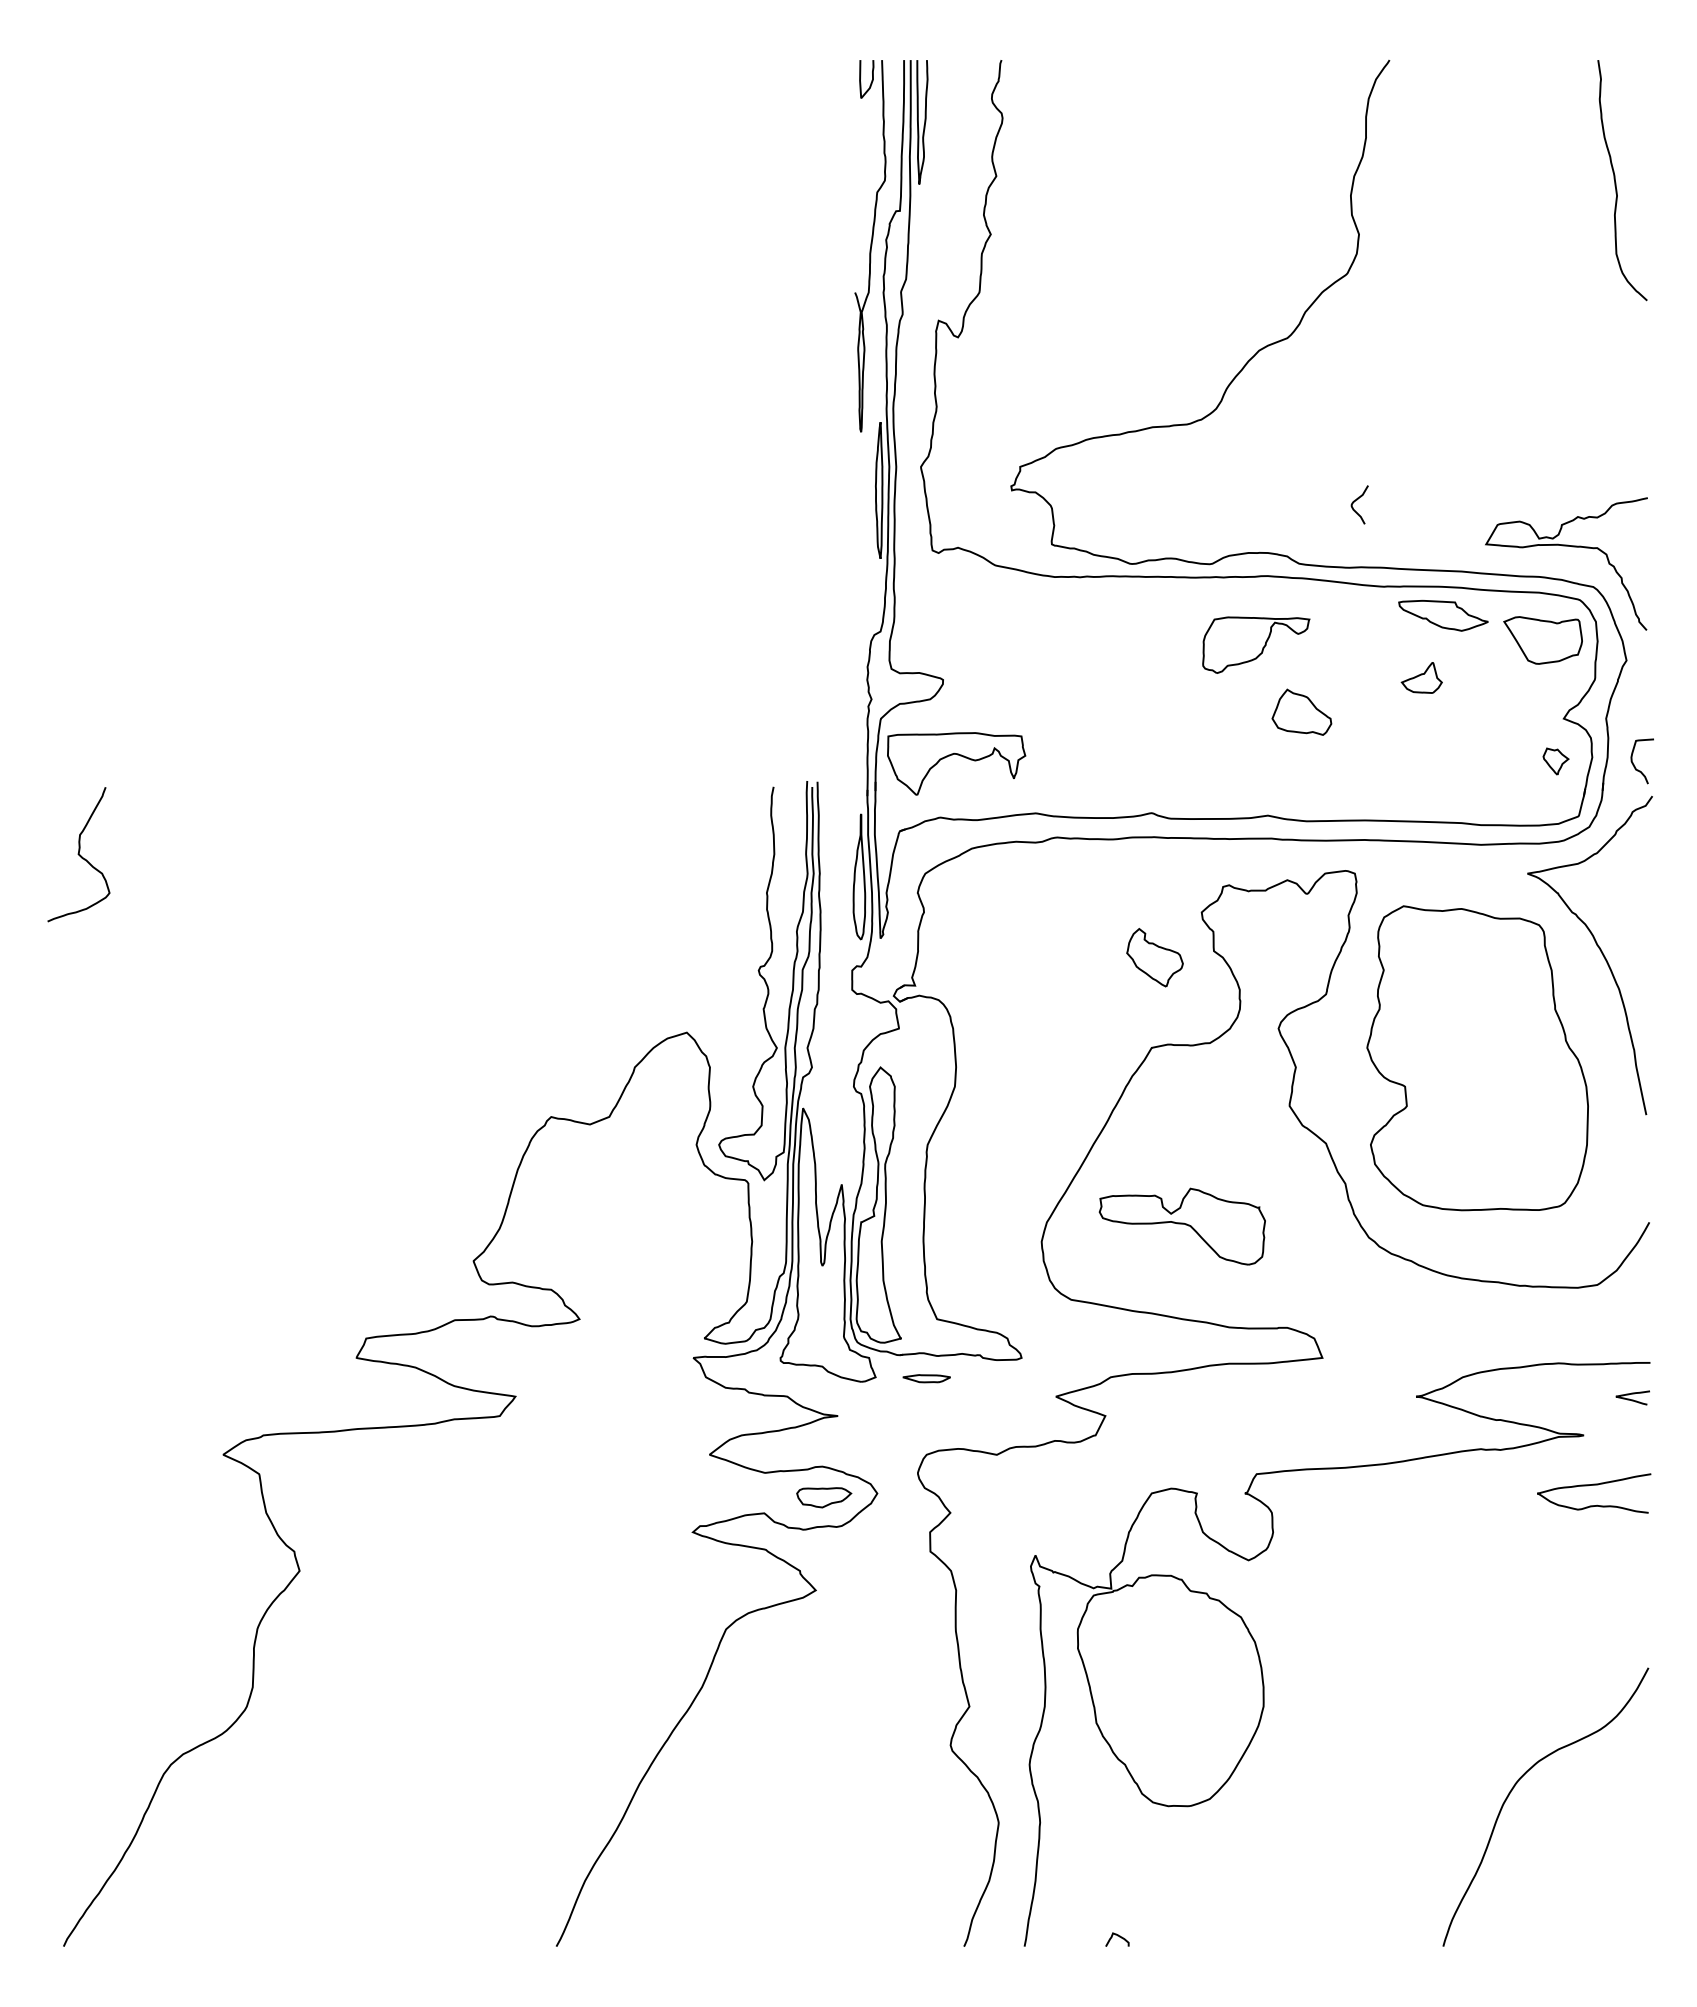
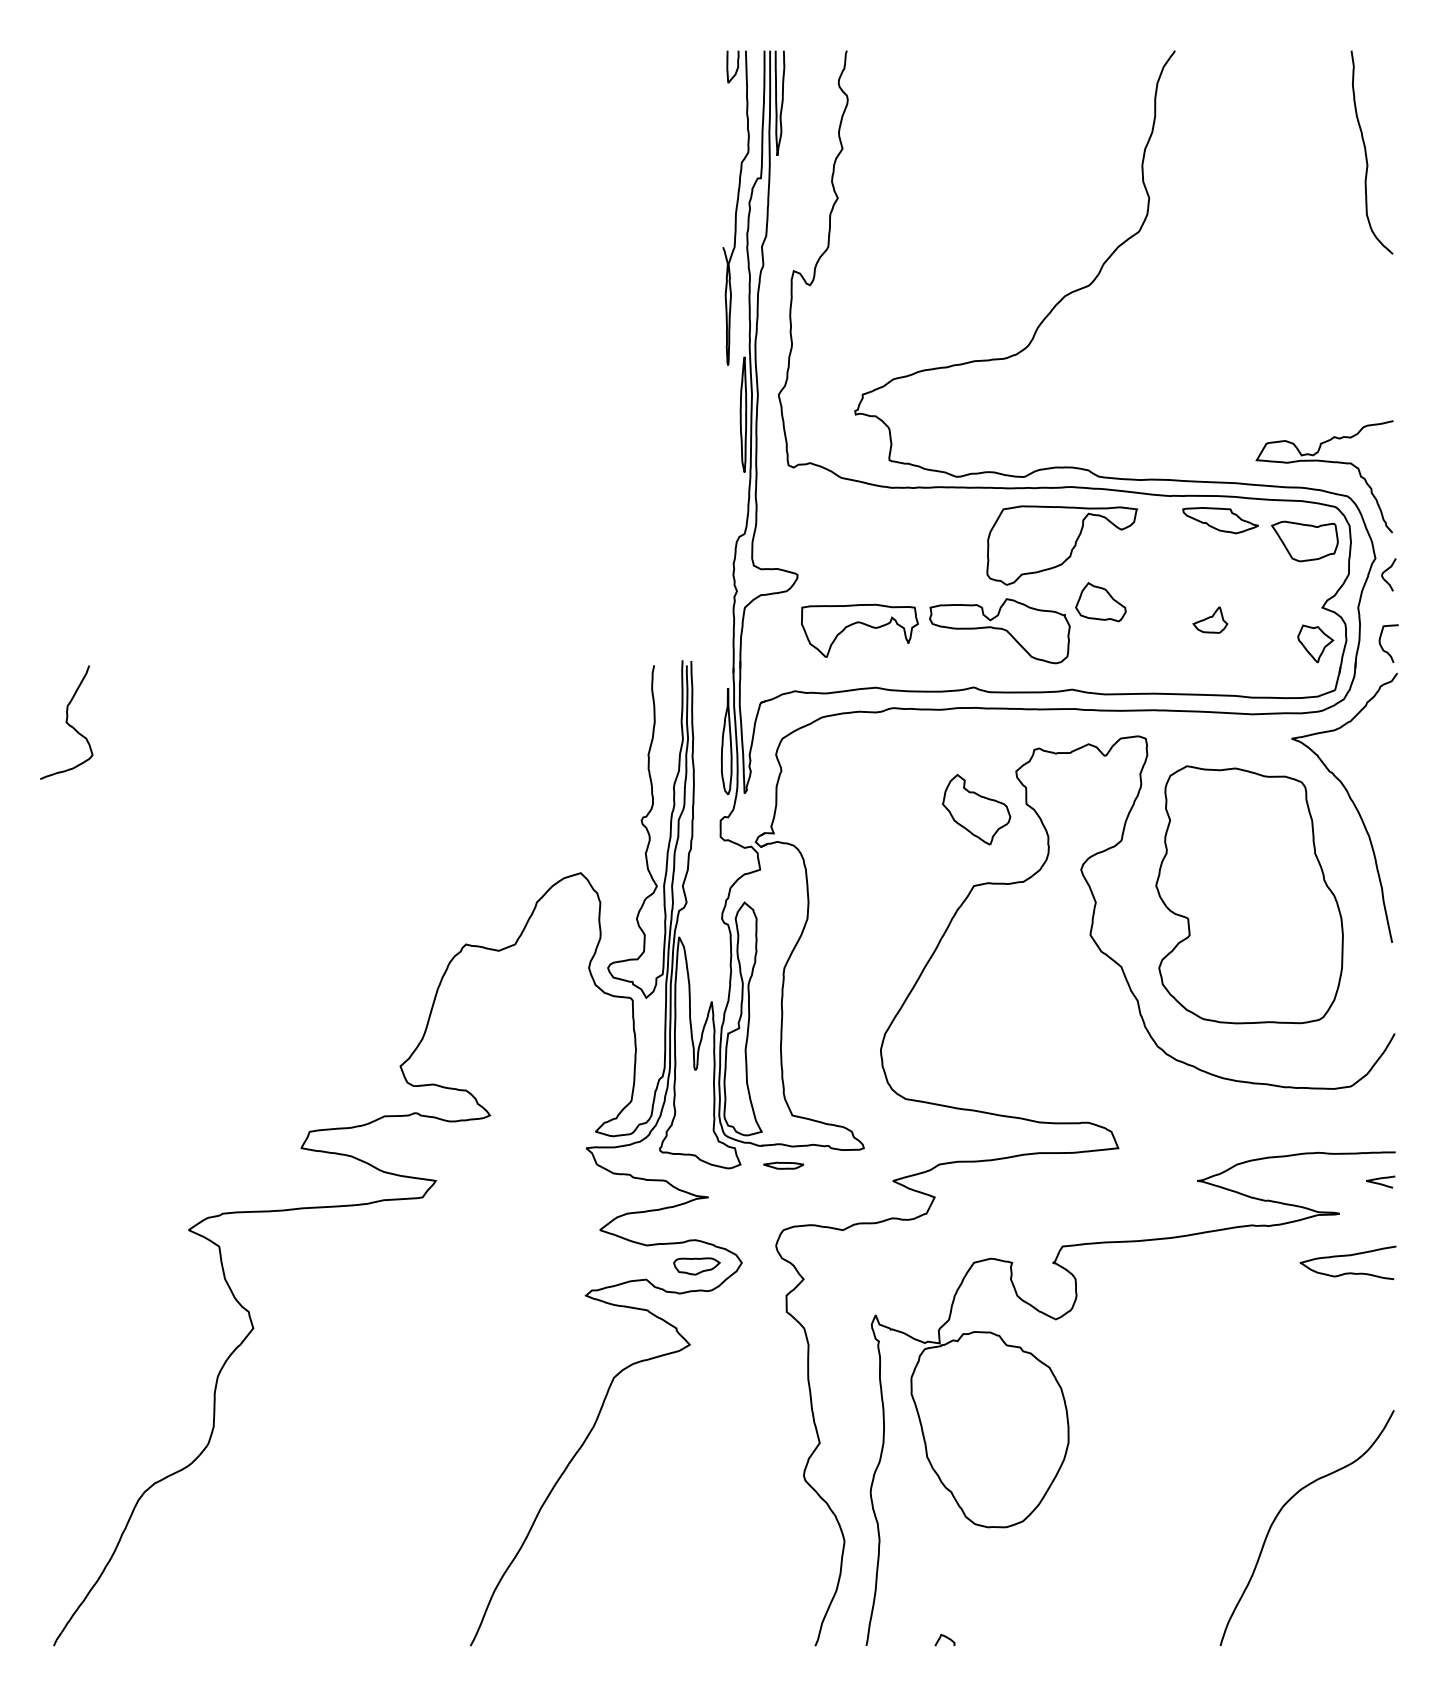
curve: (1356, 500) -> (1386, 571), moved
part: (1256, 645) -> (1062, 545), size x1.67
part: (1422, 677) -> (1210, 619), moved
part: (959, 756) -> (862, 624), moved
part: (1555, 761) -> (1315, 643), size x1.67
part: (1154, 957) -> (976, 809), size x1.43
part: (1181, 1226) -> (999, 631), moved

